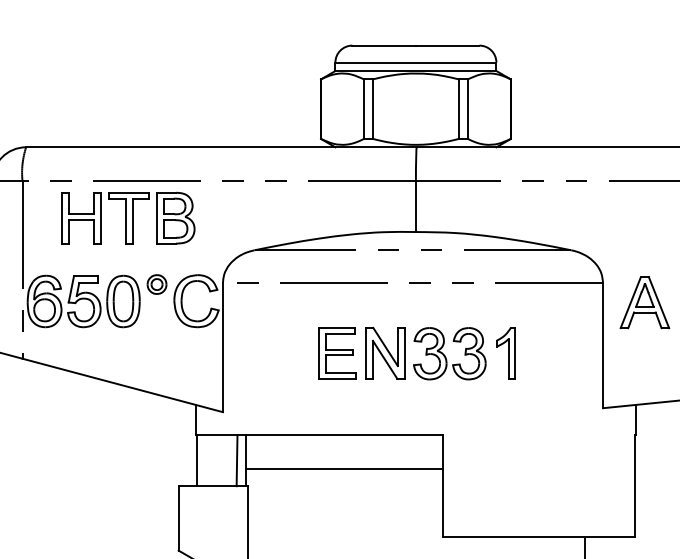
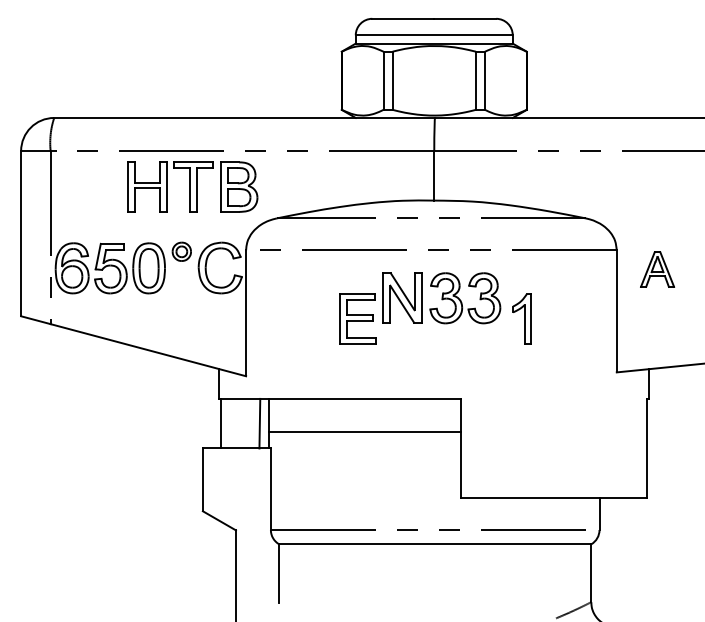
part: (127, 217) -> (192, 186), moved
part: (644, 302) -> (657, 269), size x0.7
part: (425, 353) -> (441, 298), moved

